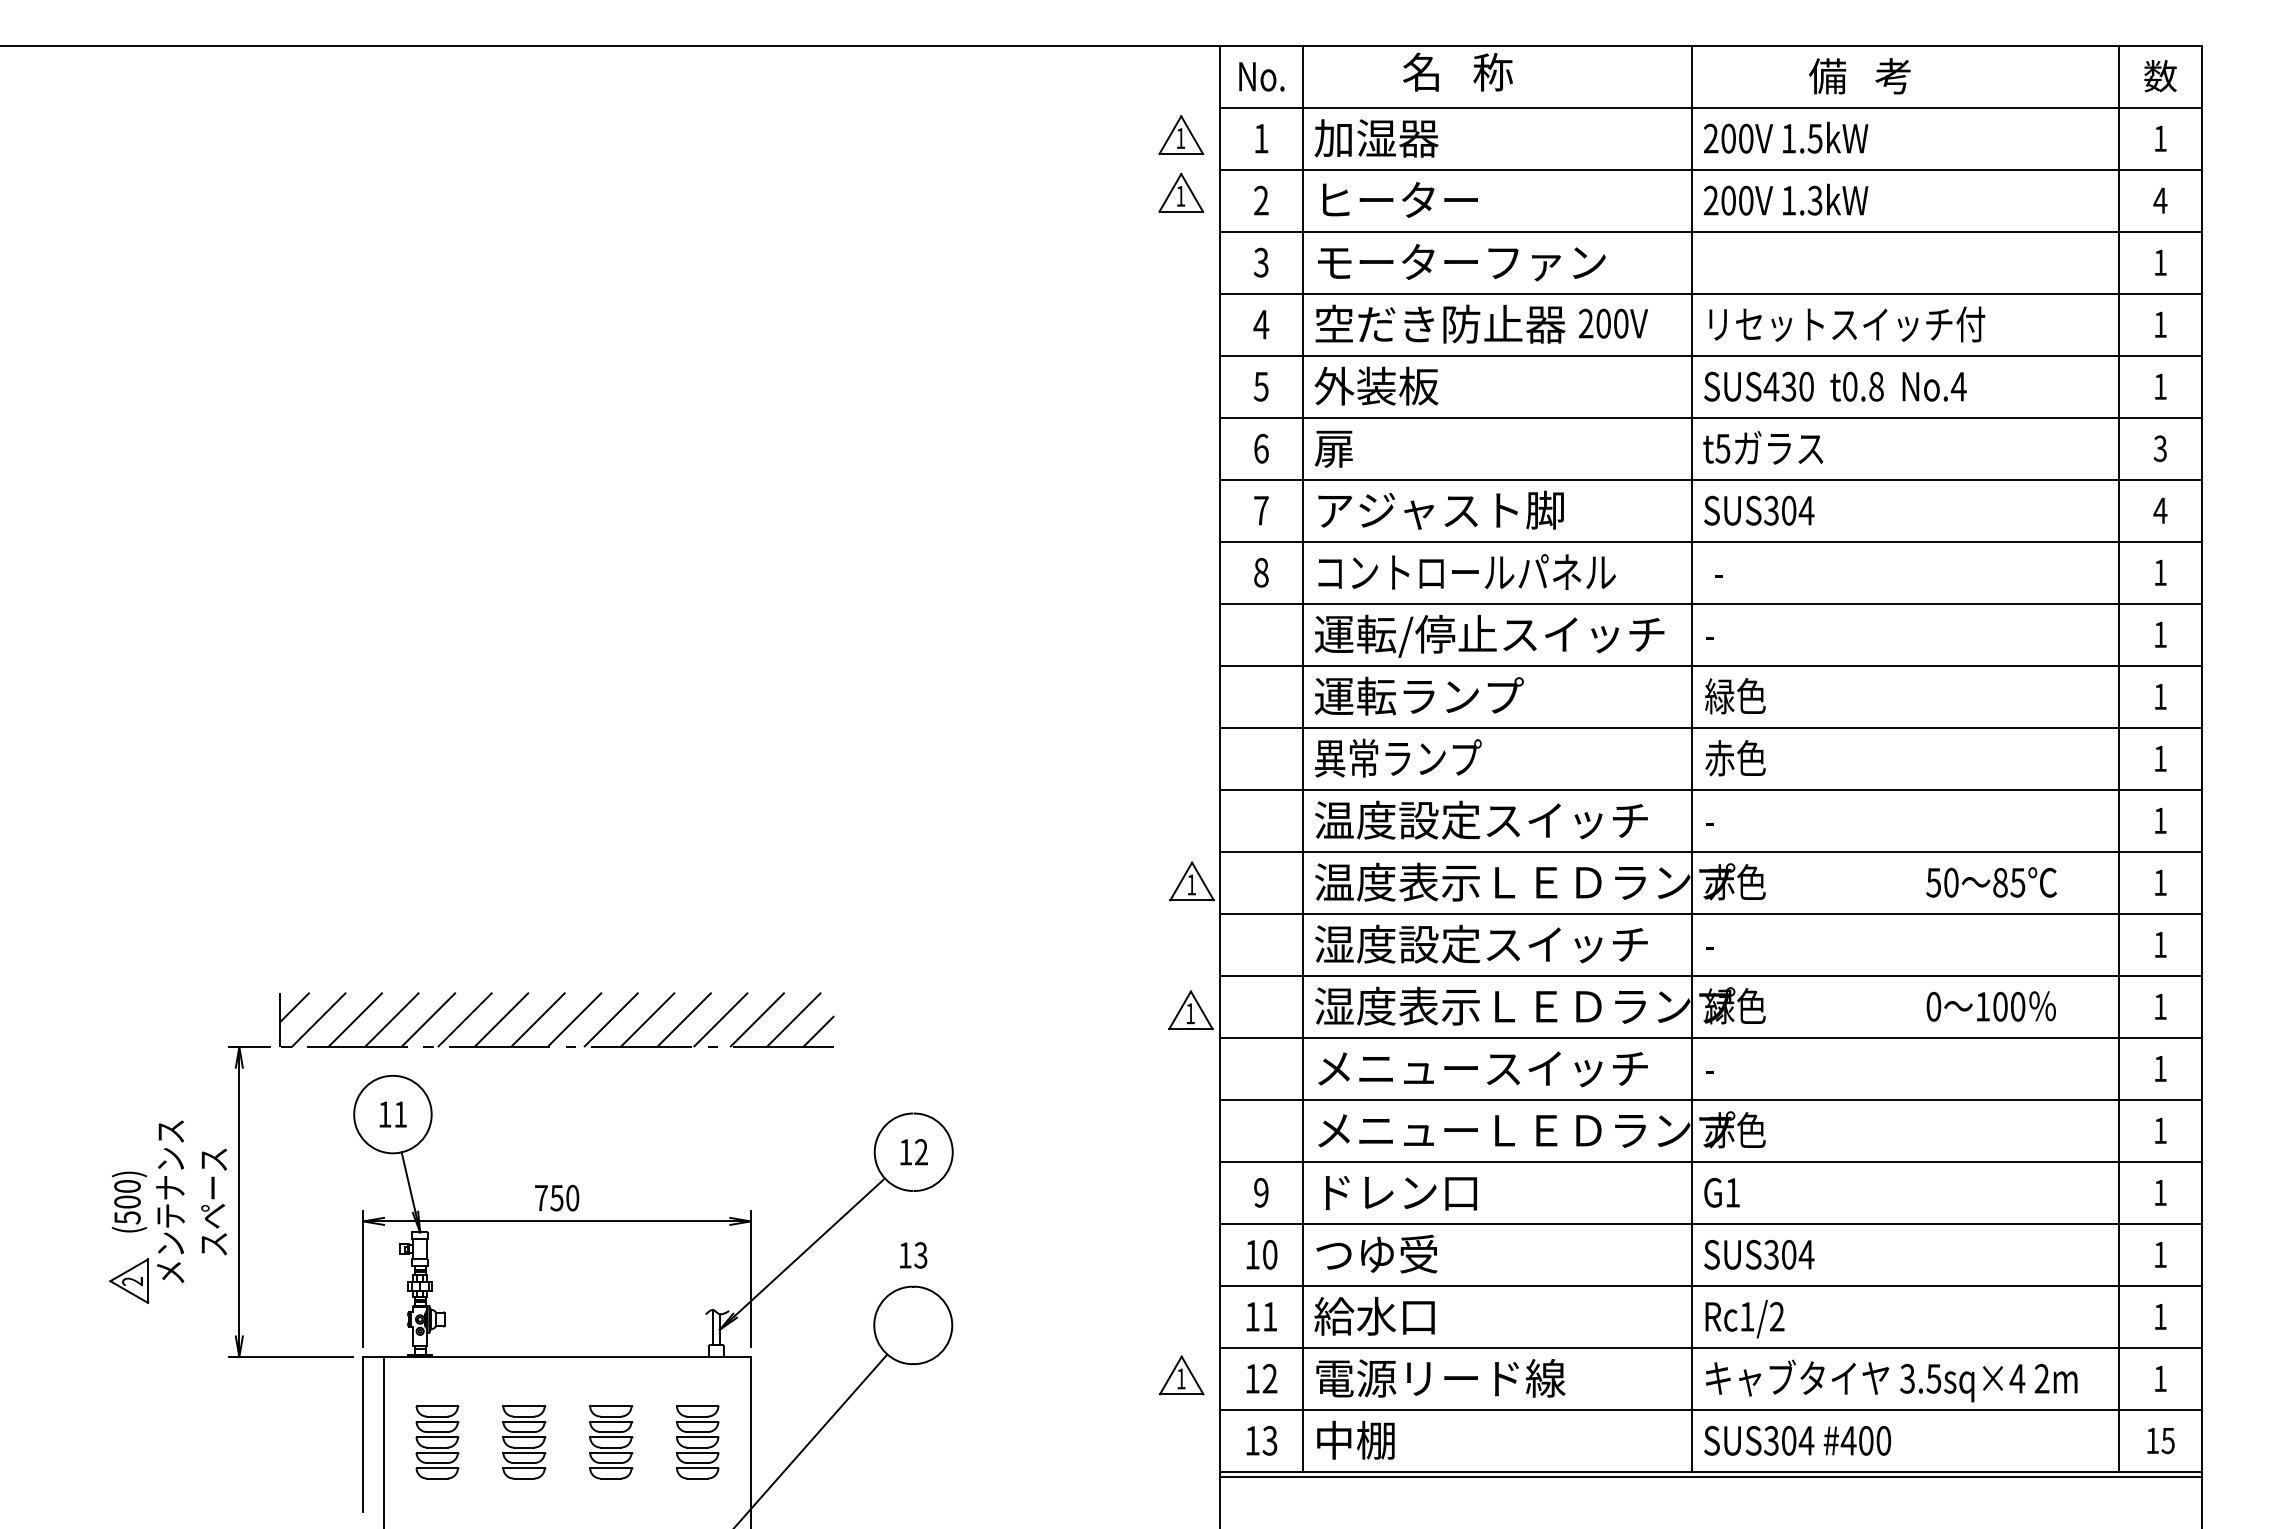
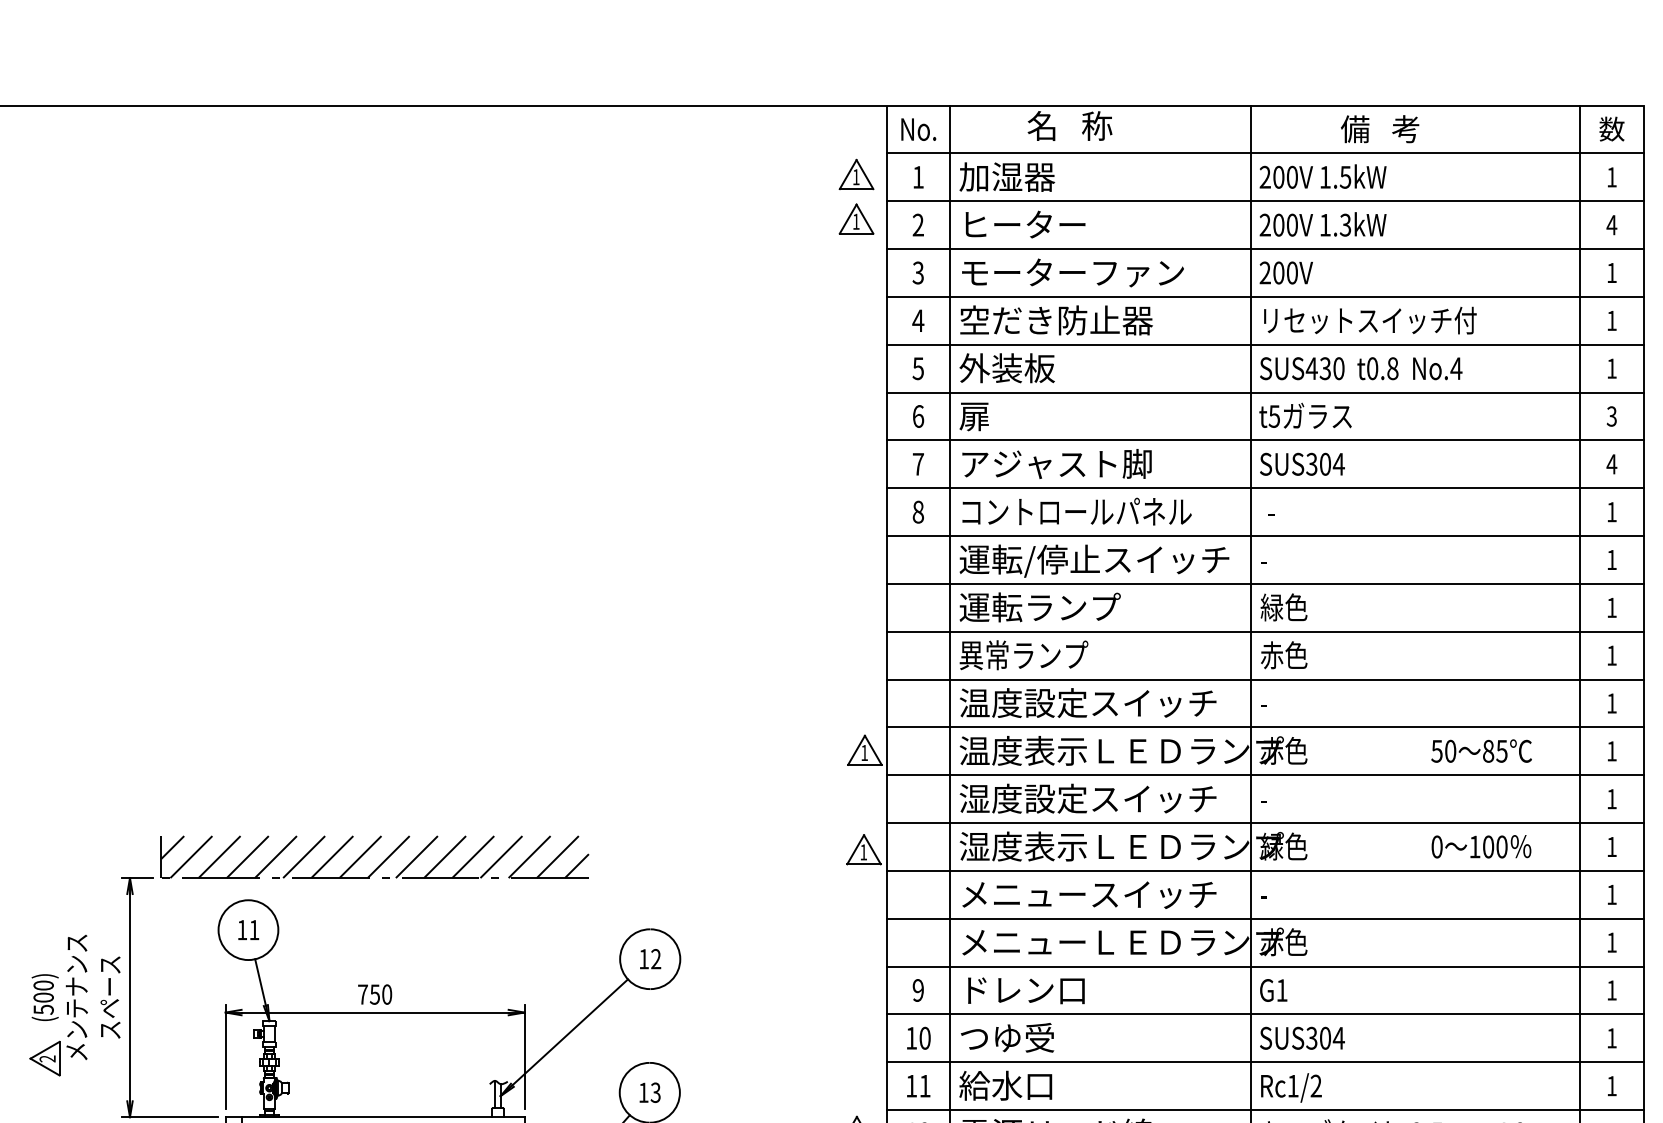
text: (1612, 323) -> (1285, 272), moved
text: (913, 1255) -> (650, 1092), moved

